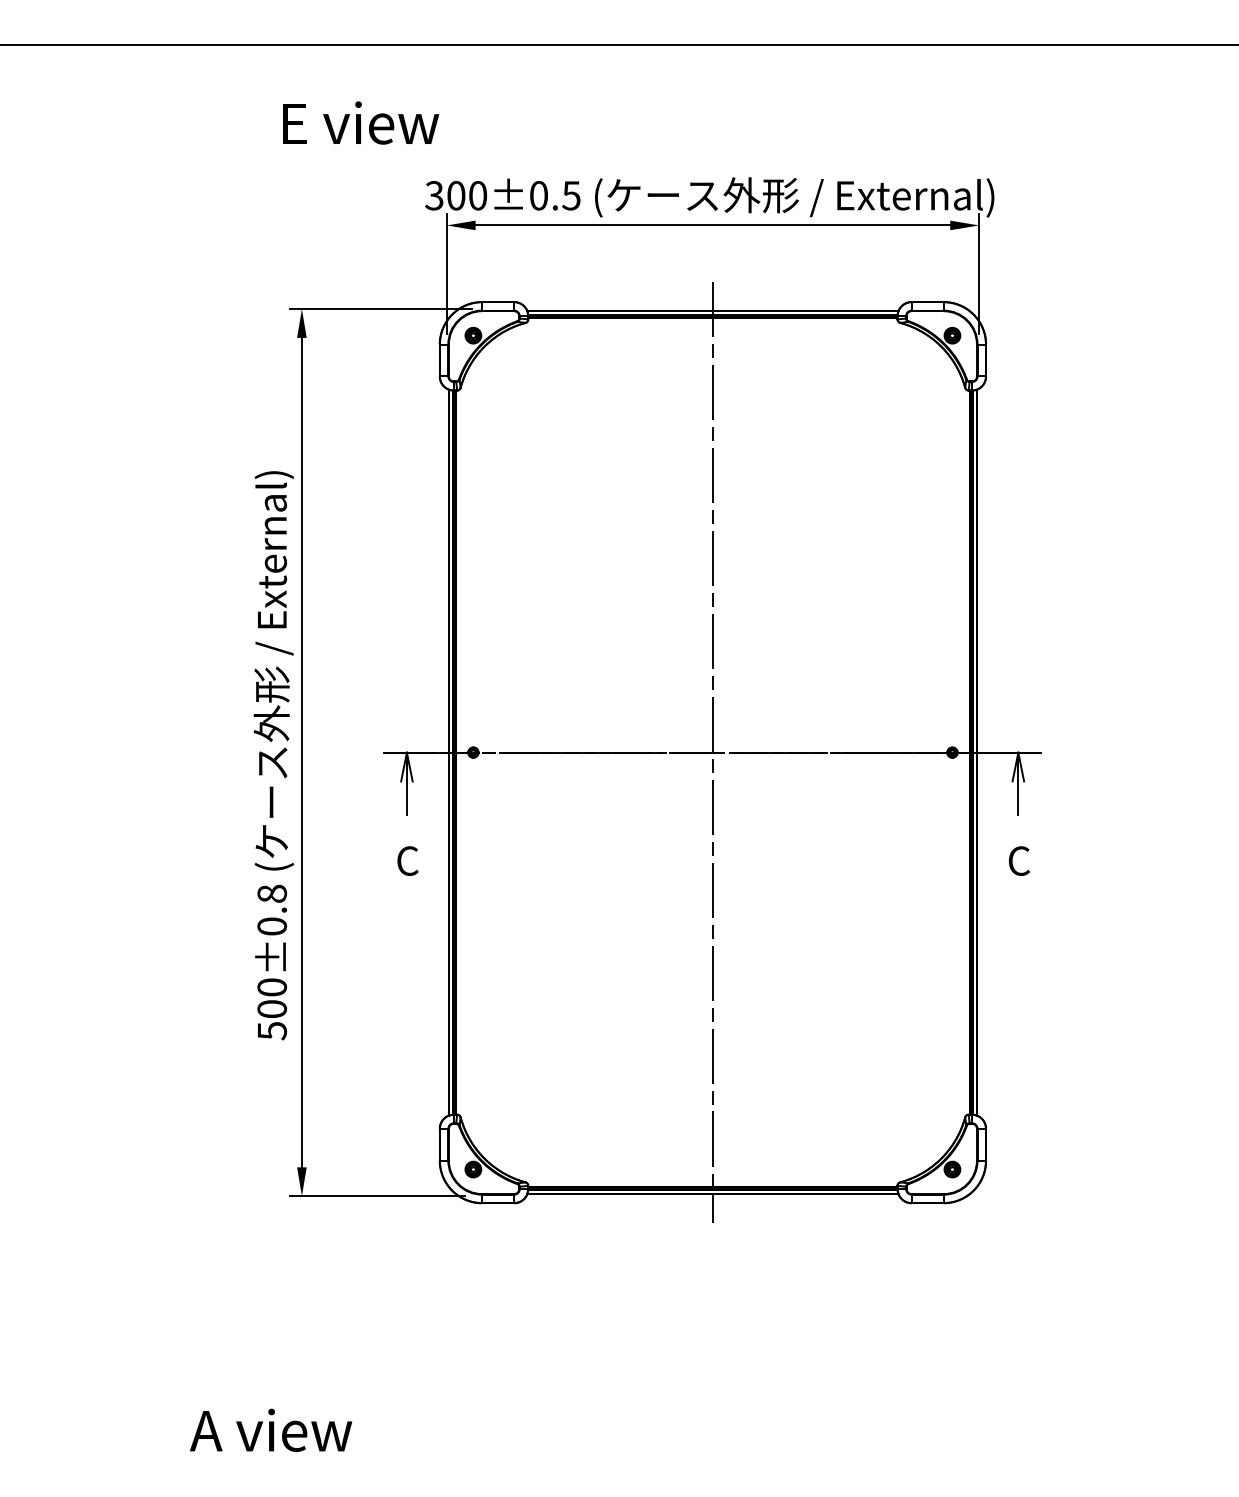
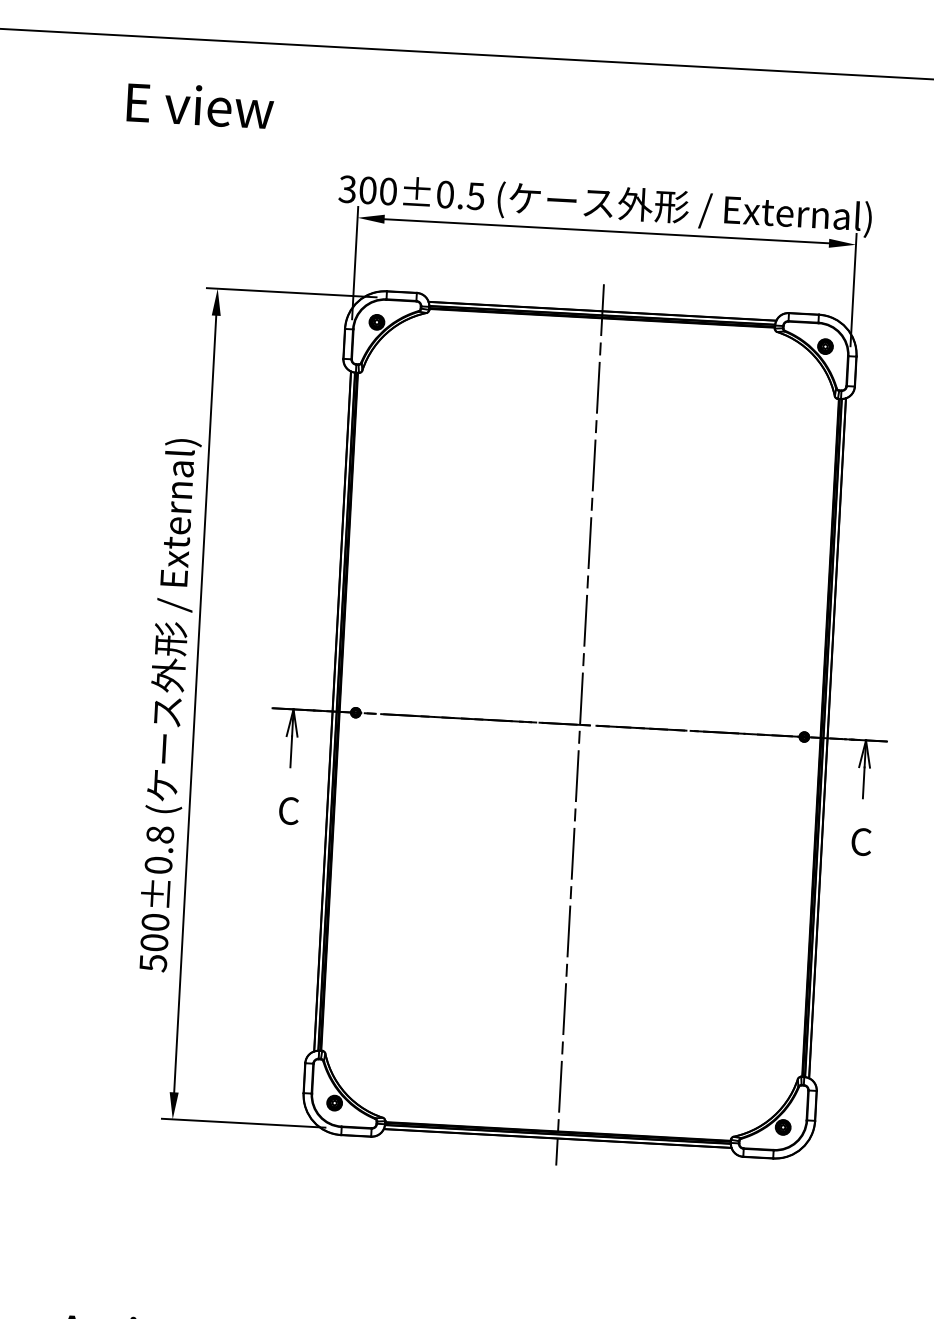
text: (361, 122) -> (200, 105), moved

